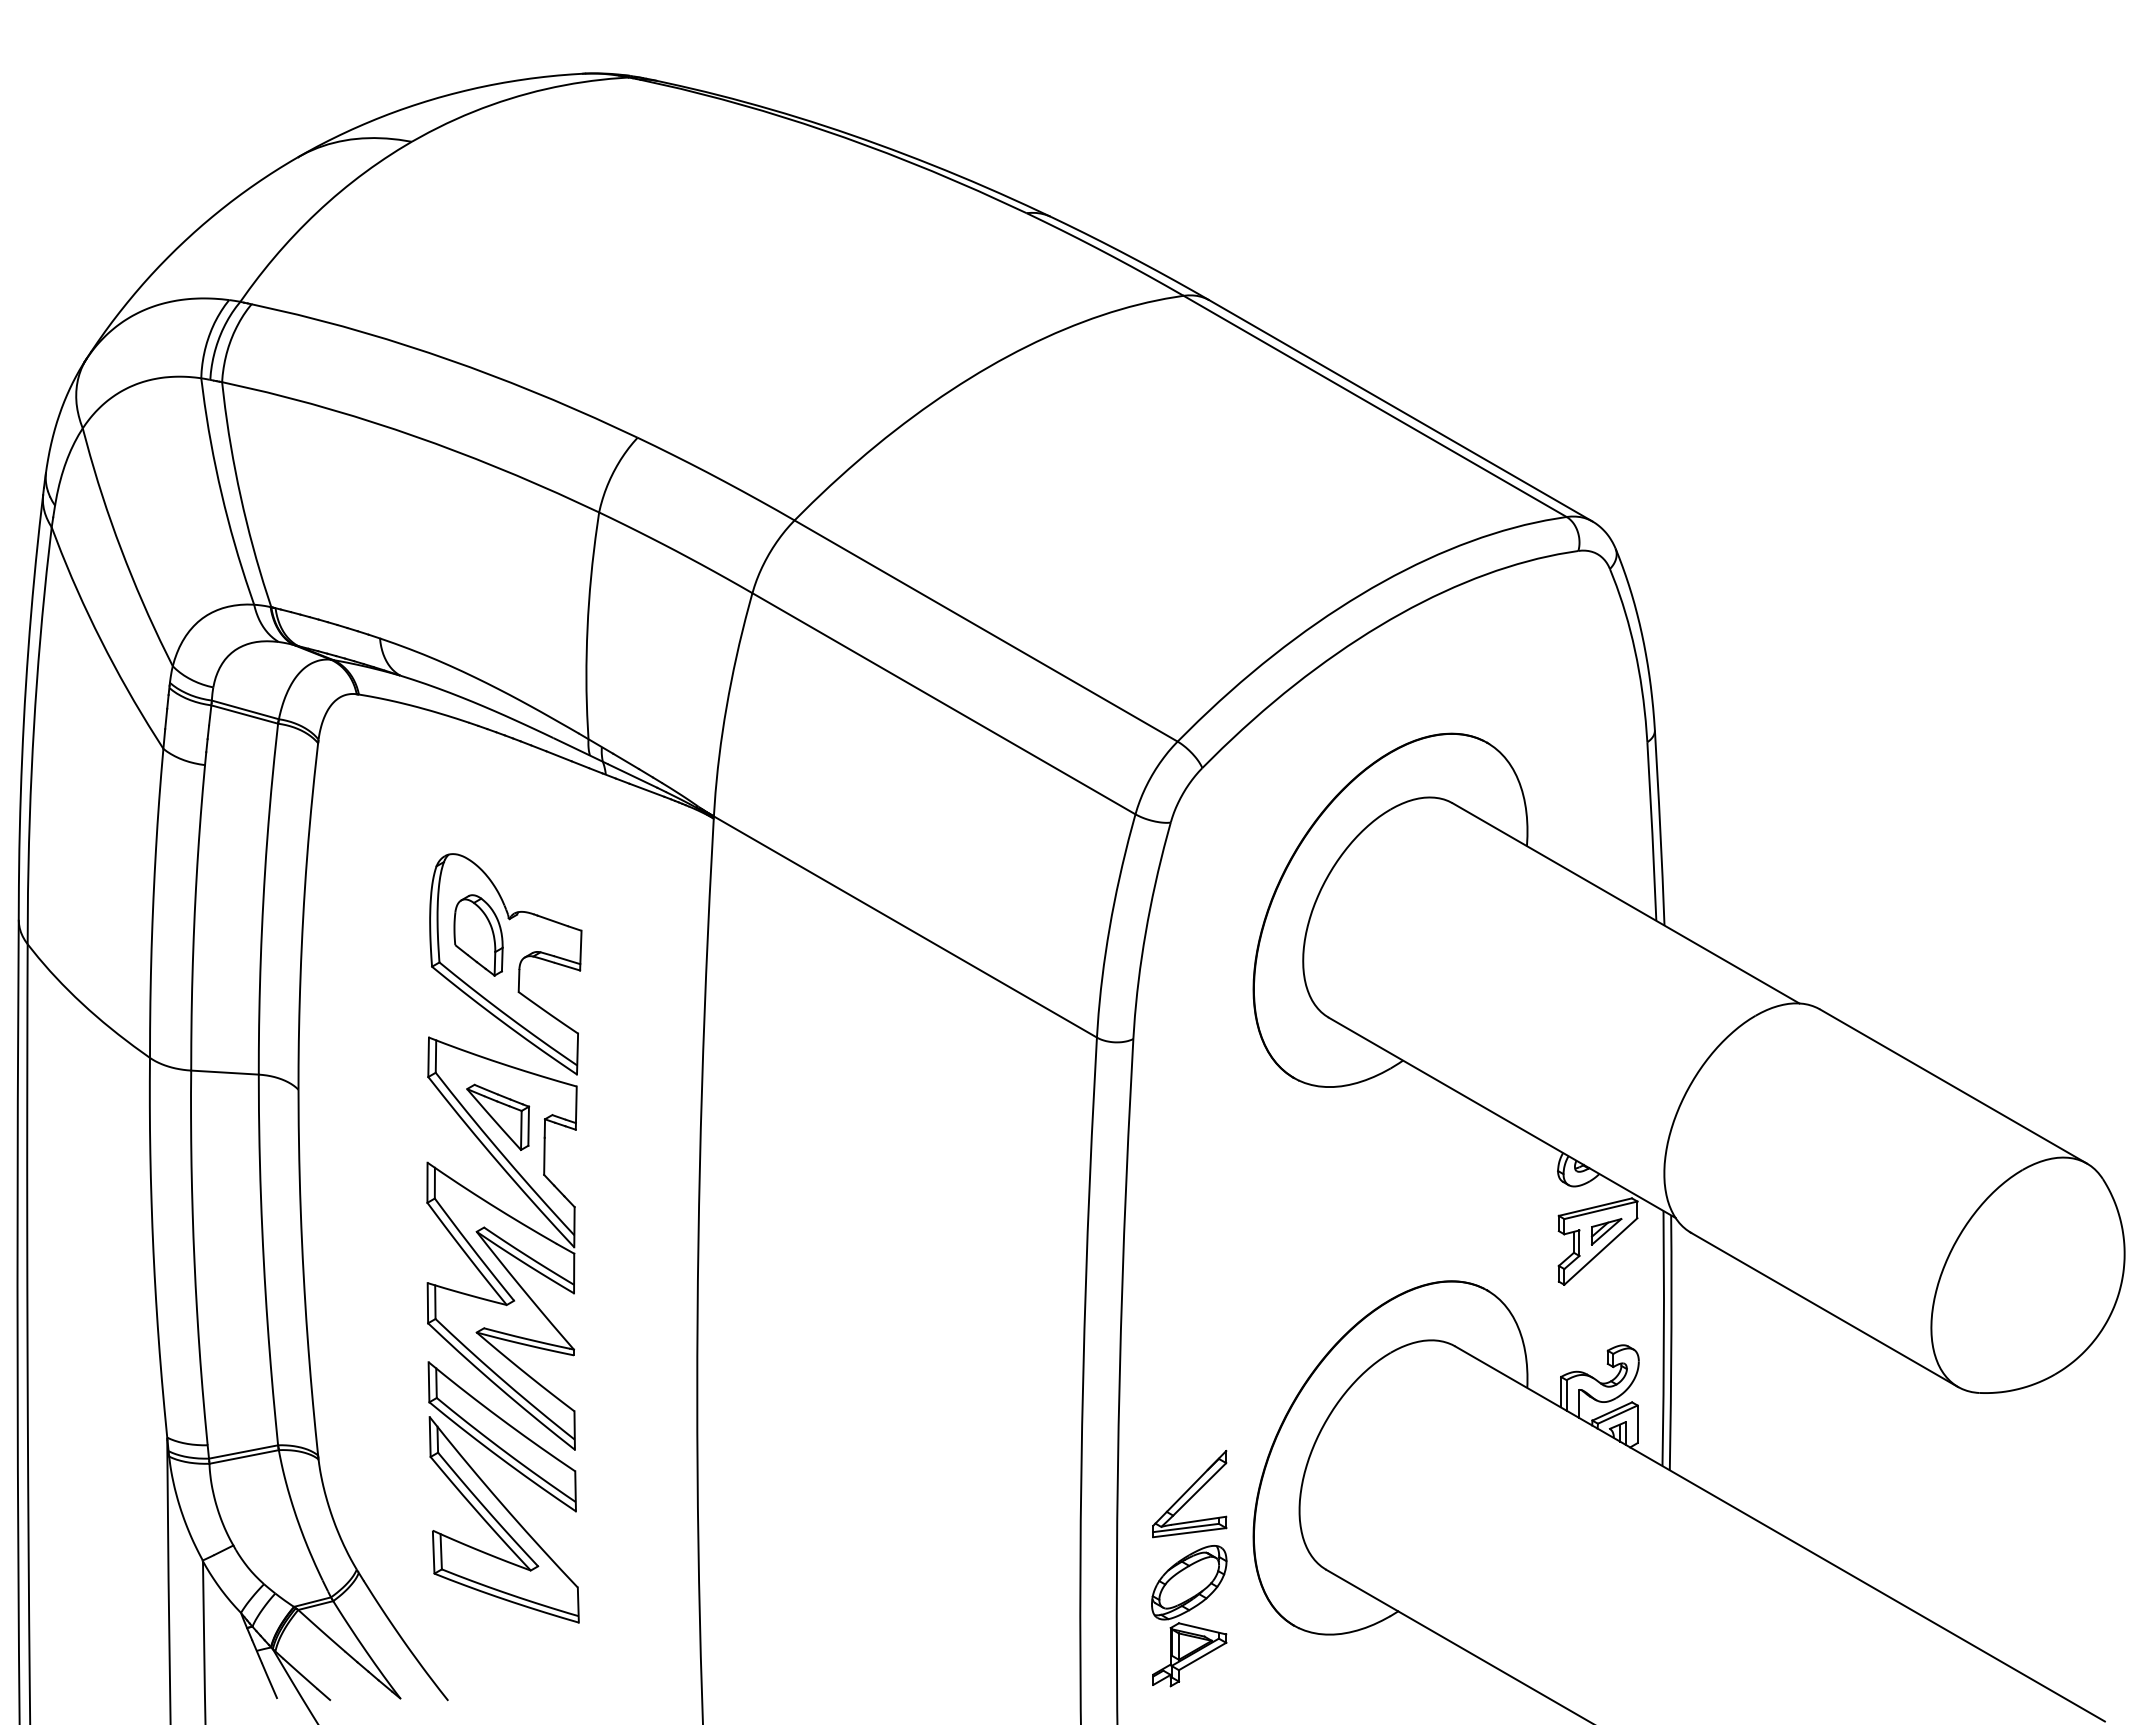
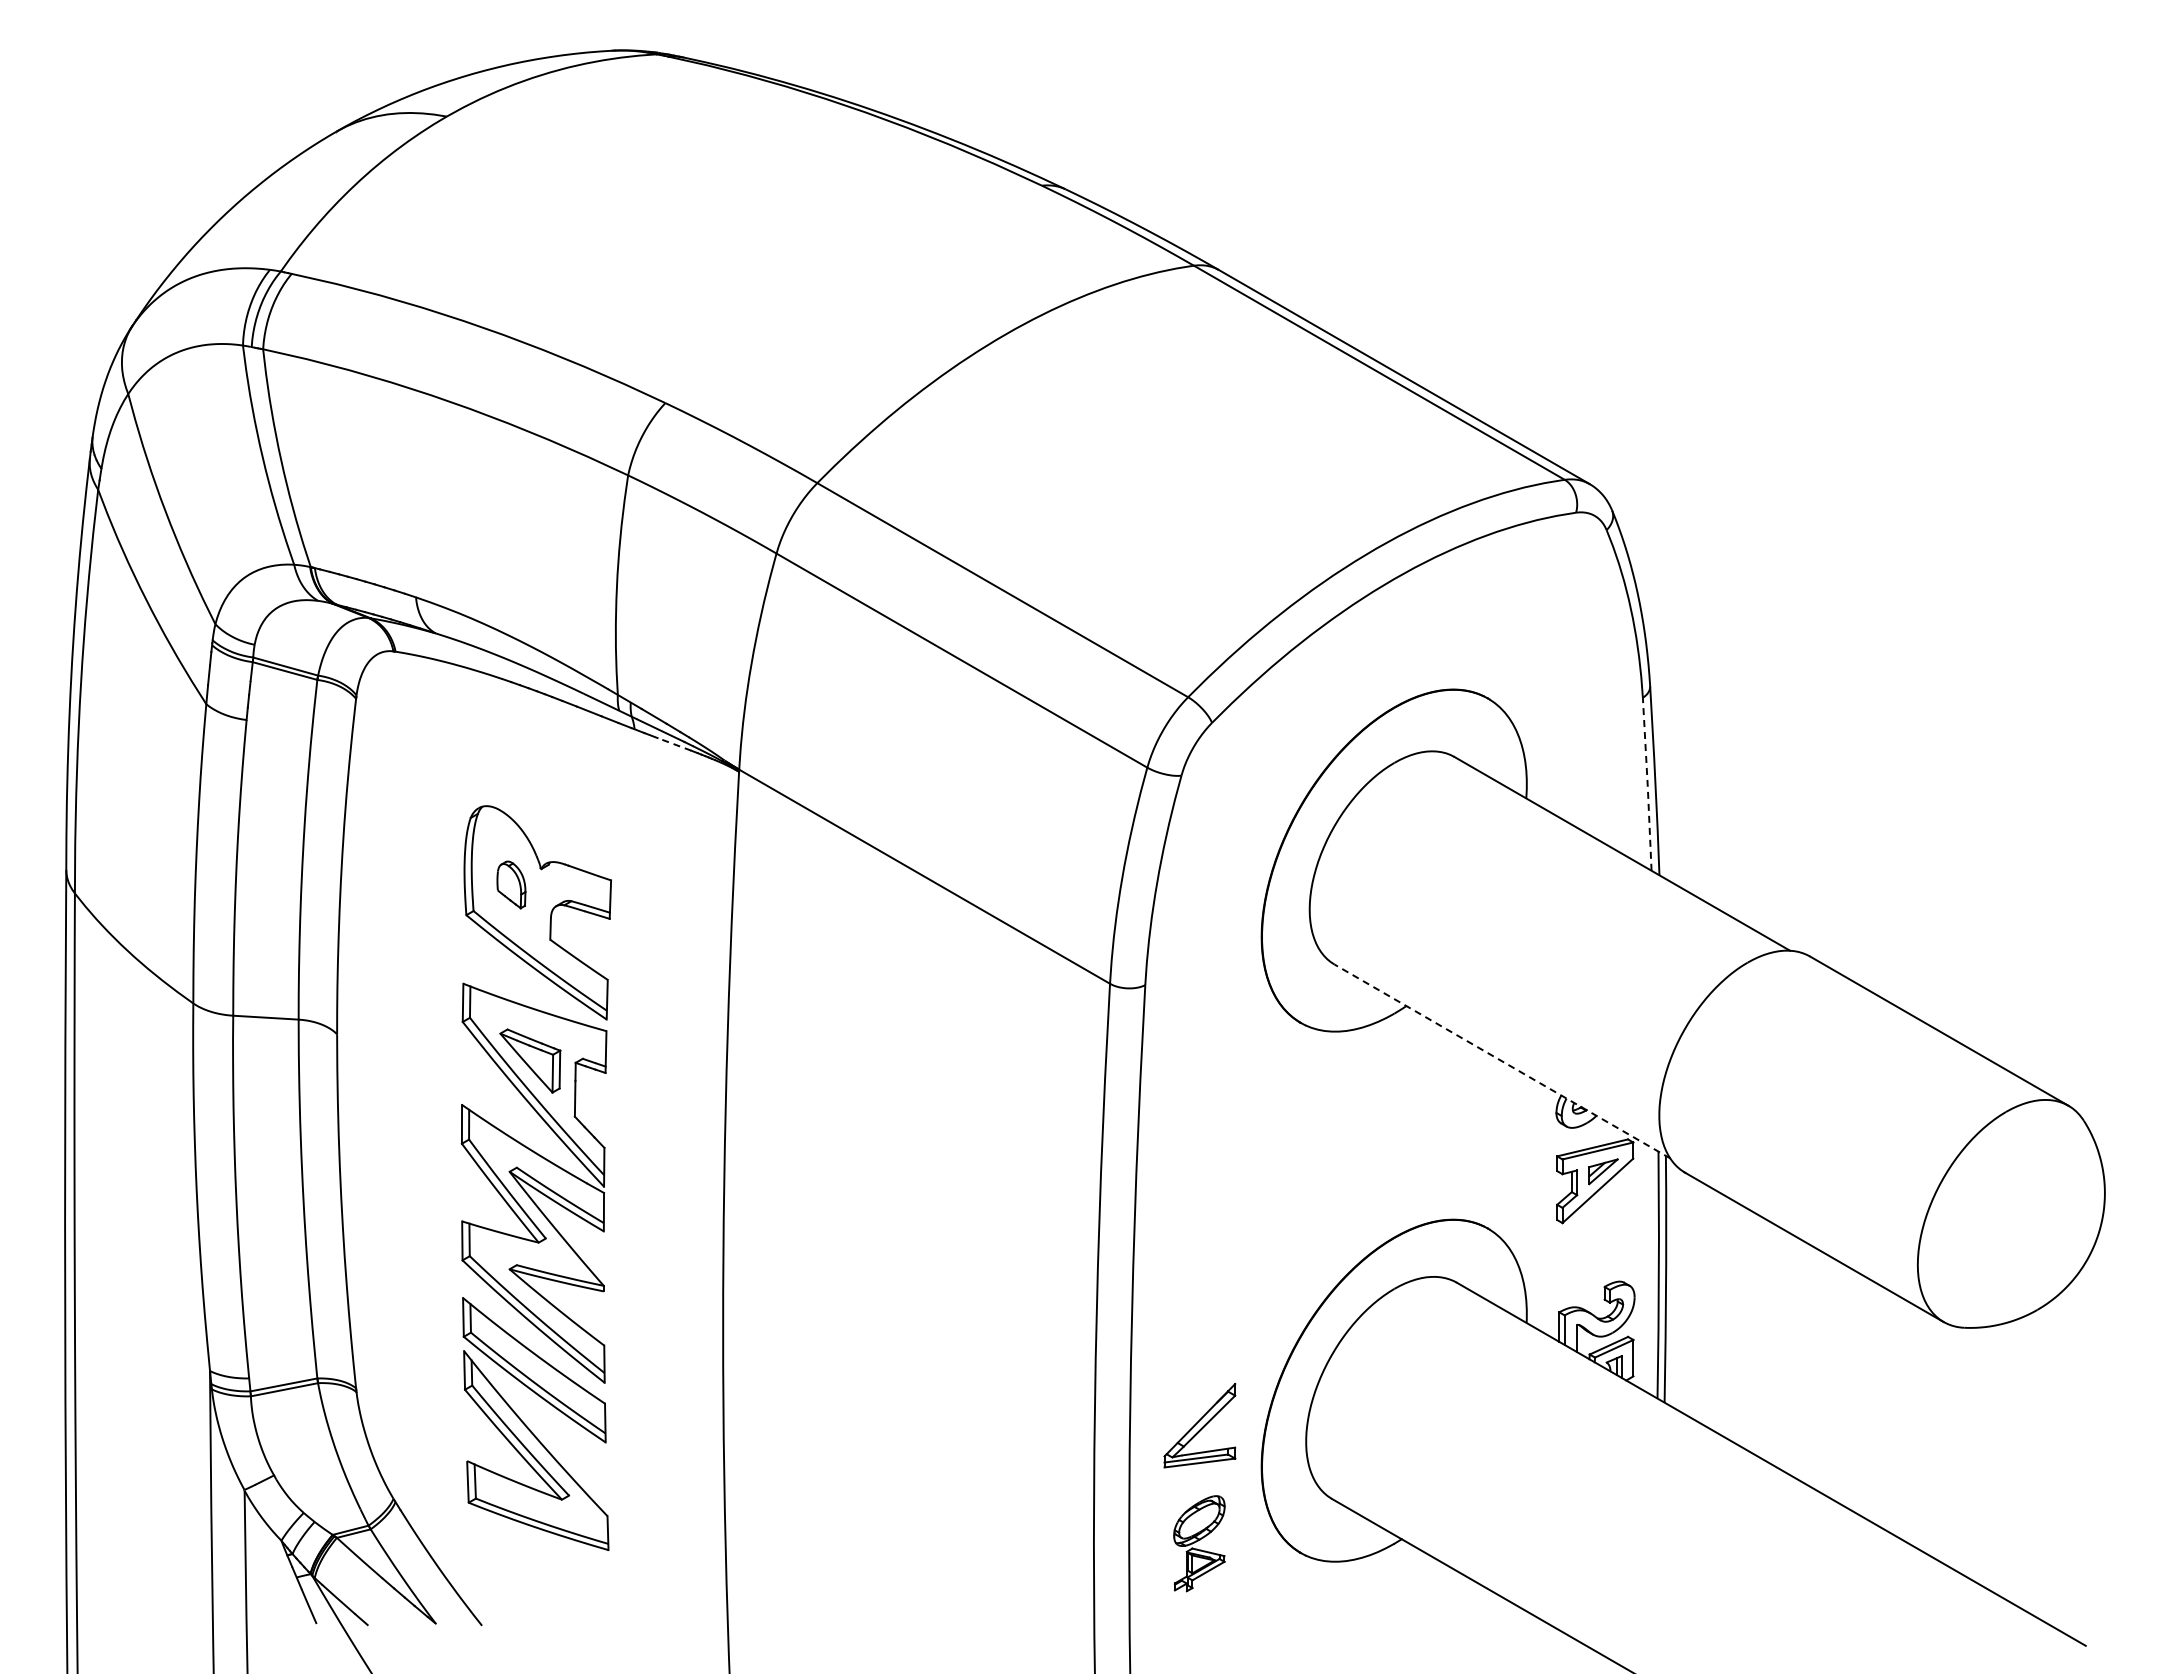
line: (646, 790) -> (673, 744), solid -> dashed
line: (1652, 831) -> (1647, 784), solid -> dashed
part: (478, 935) -> (511, 884), size x0.6
line: (1502, 1117) -> (1502, 1061), solid -> dashed
part: (1189, 1615) -> (1199, 1543), size x0.7

